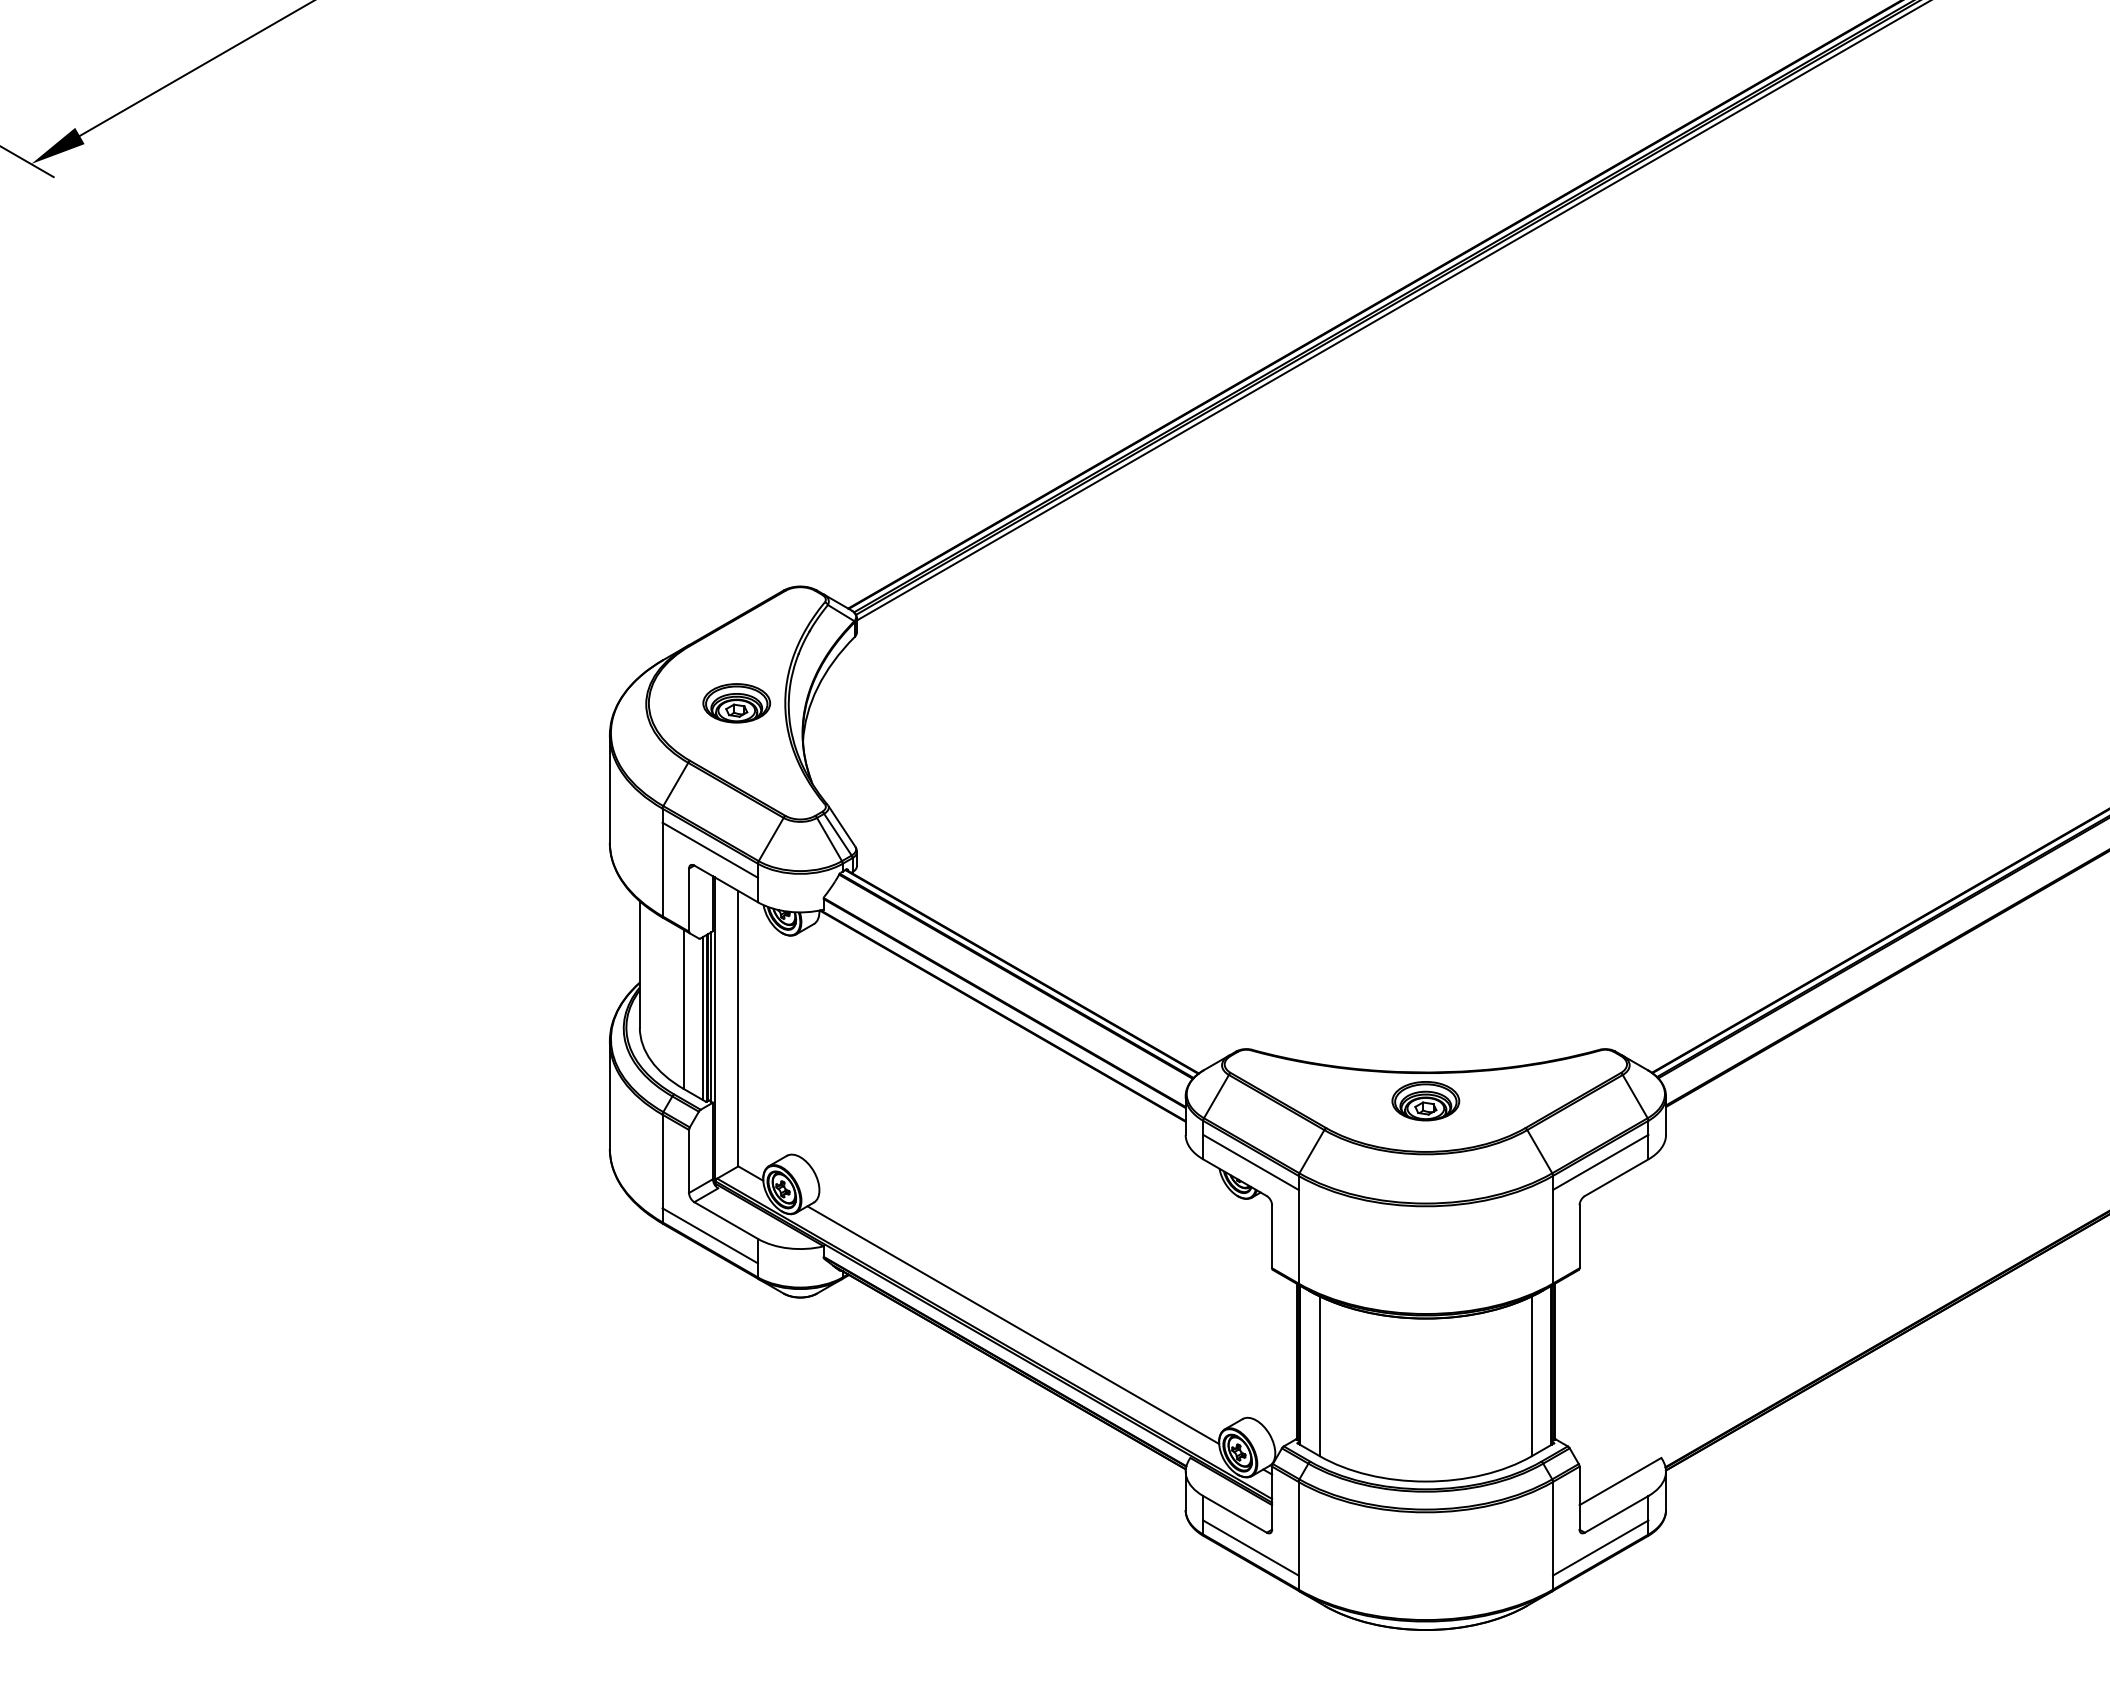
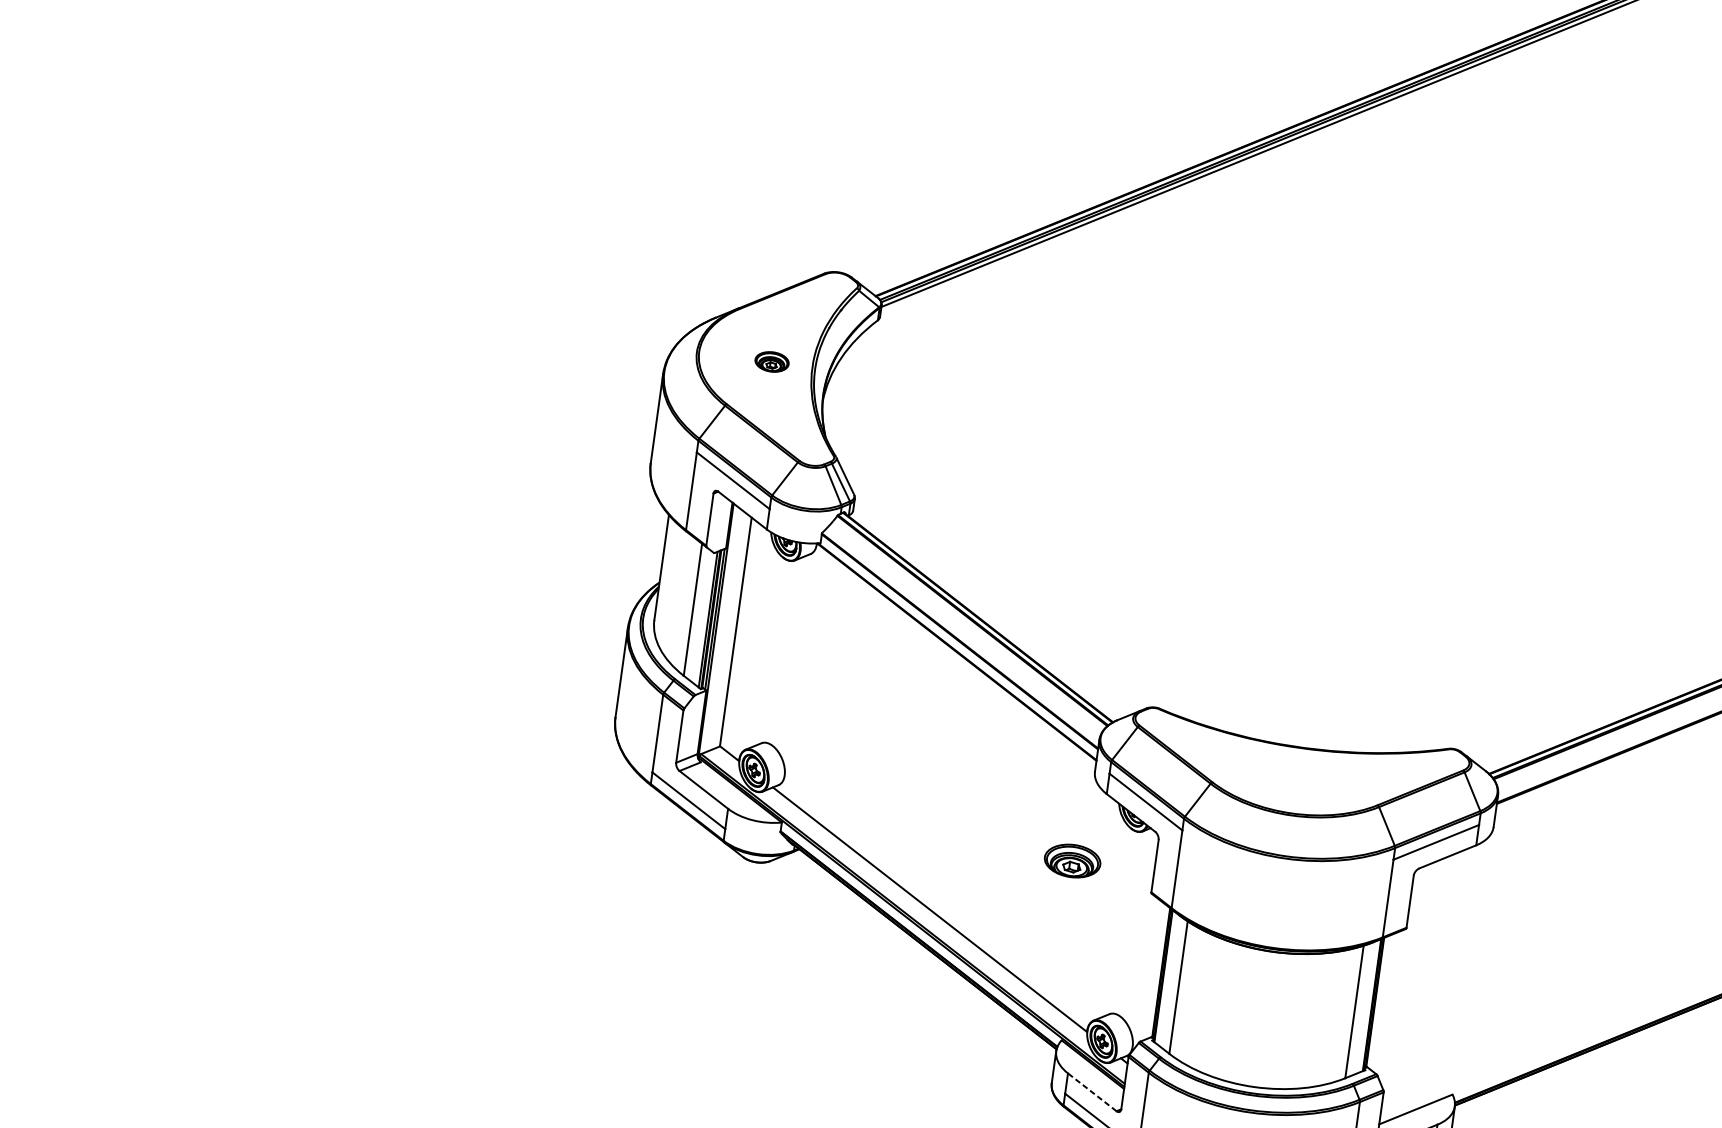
part: (736, 703) -> (771, 362), size x0.6
part: (1425, 1101) -> (1072, 861), moved
line: (1235, 1514) -> (1092, 1092), solid -> dashed

